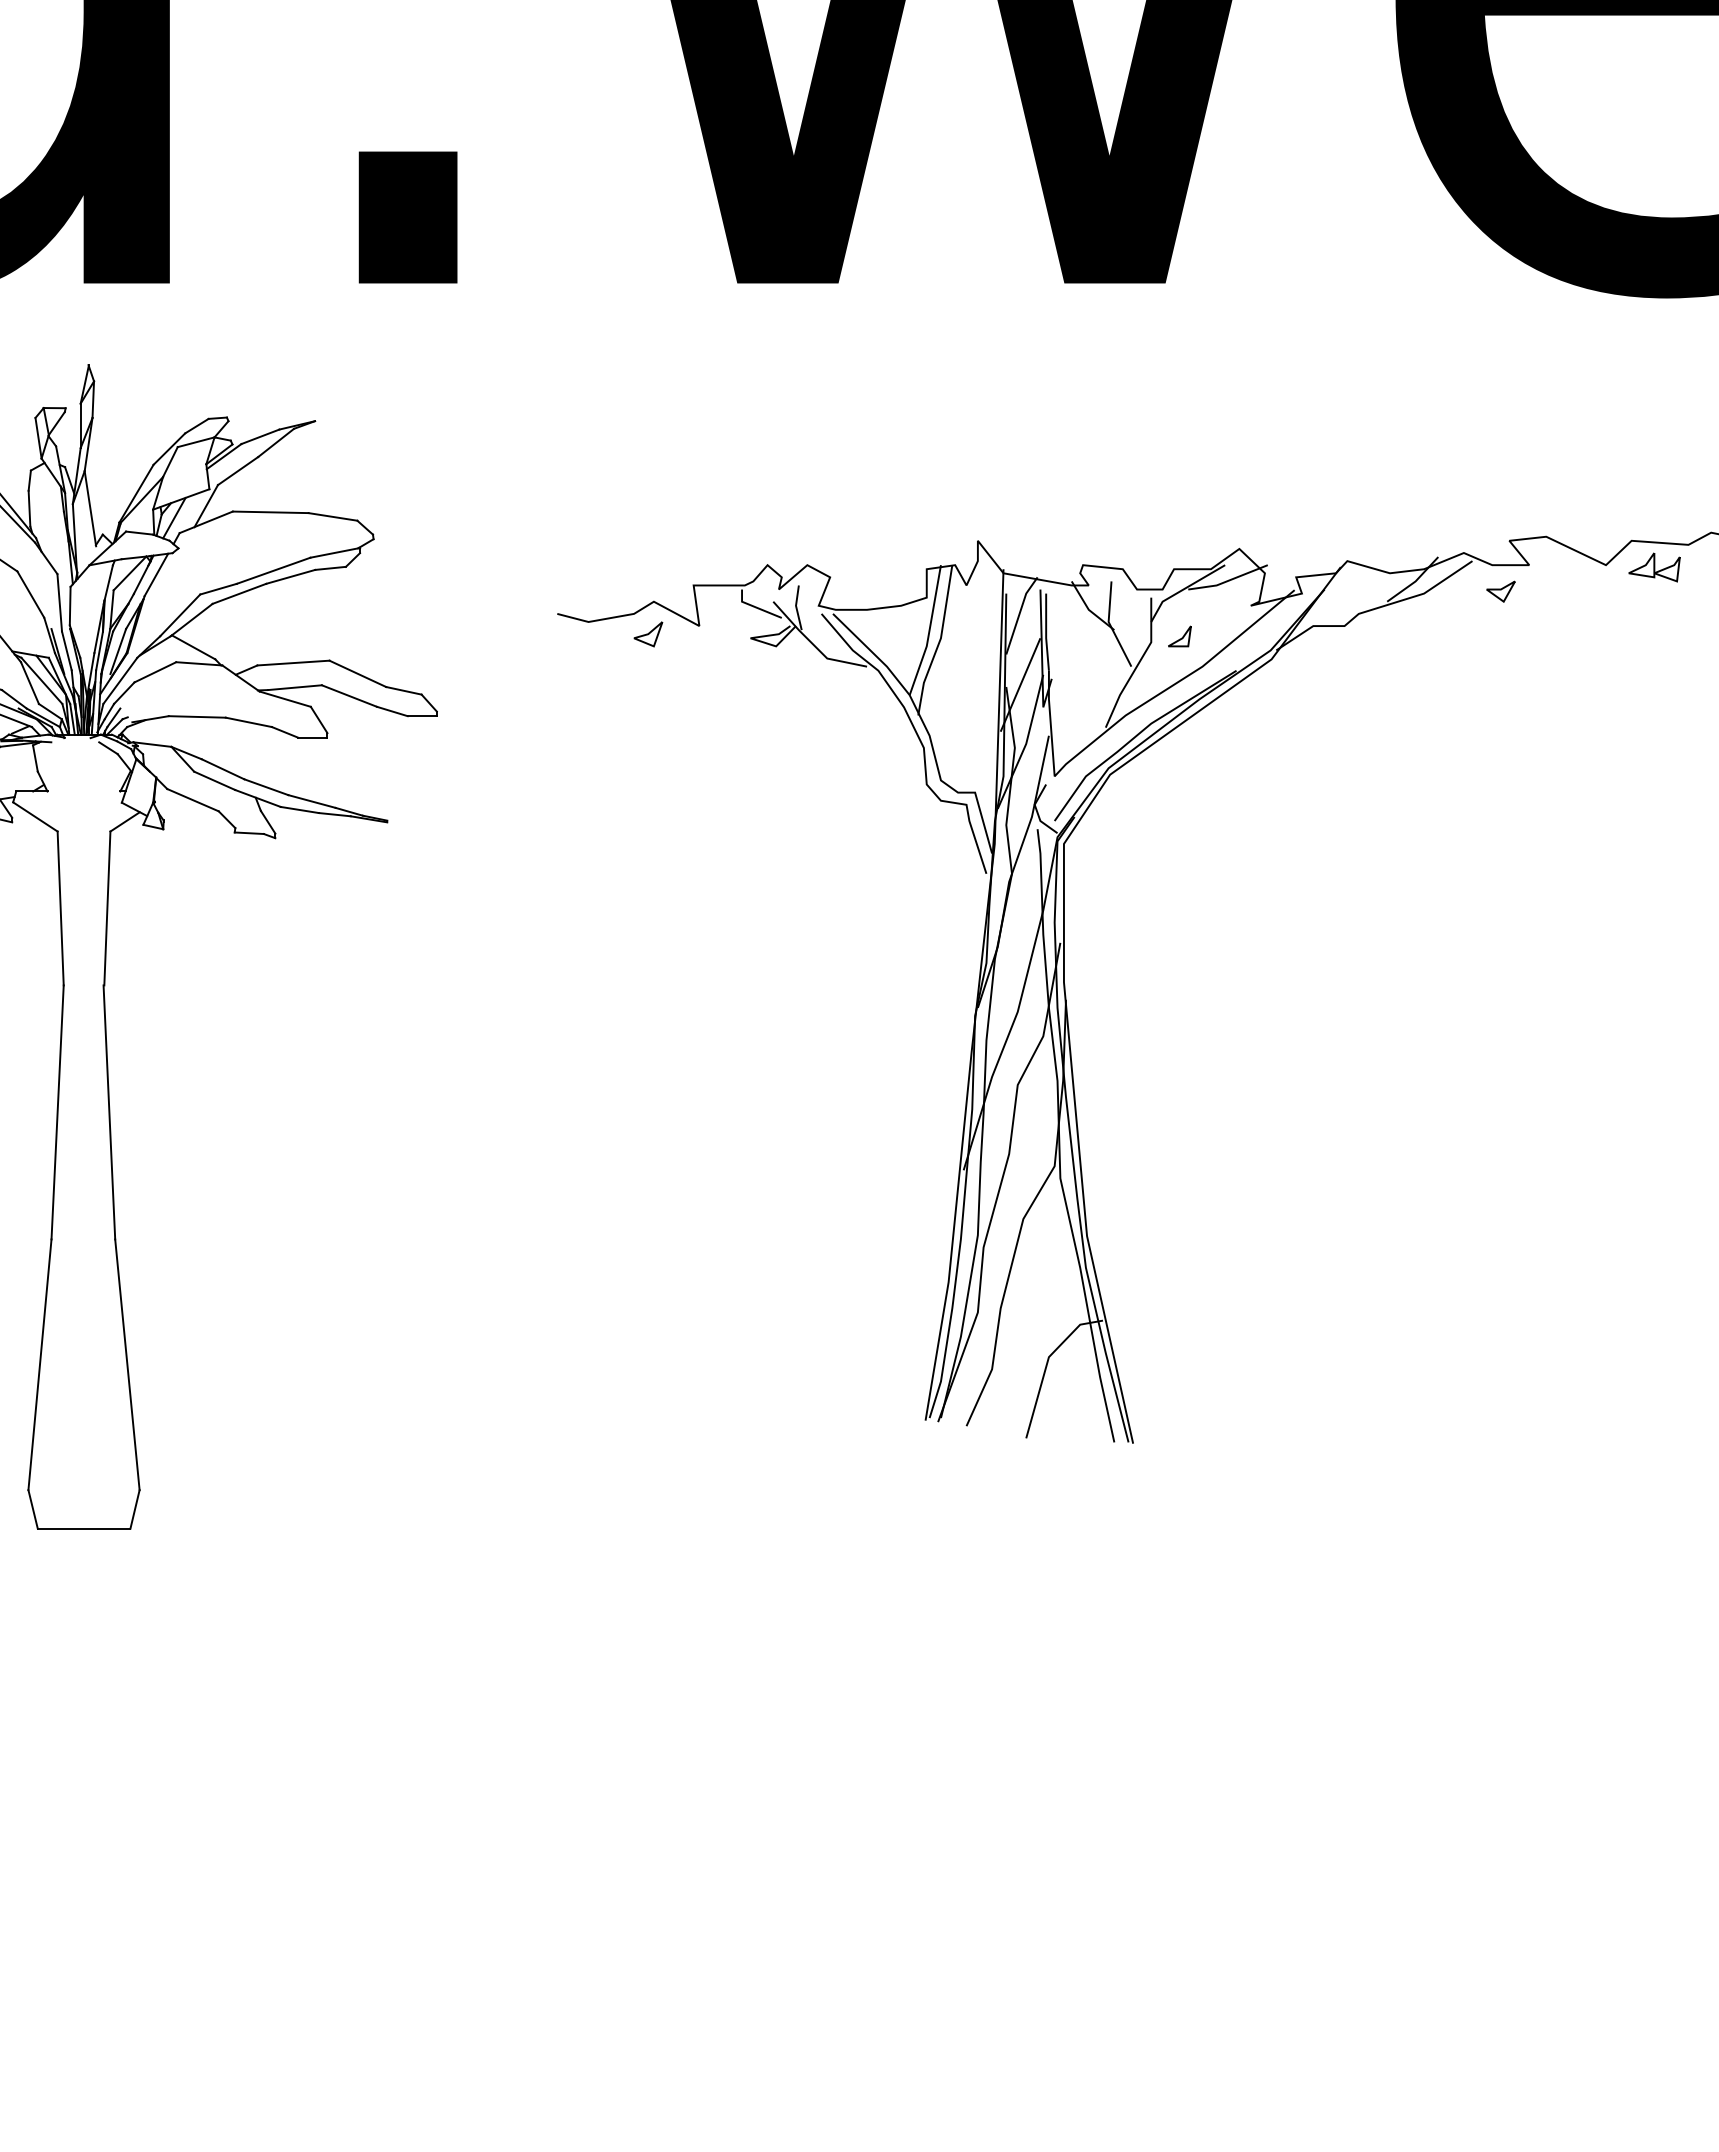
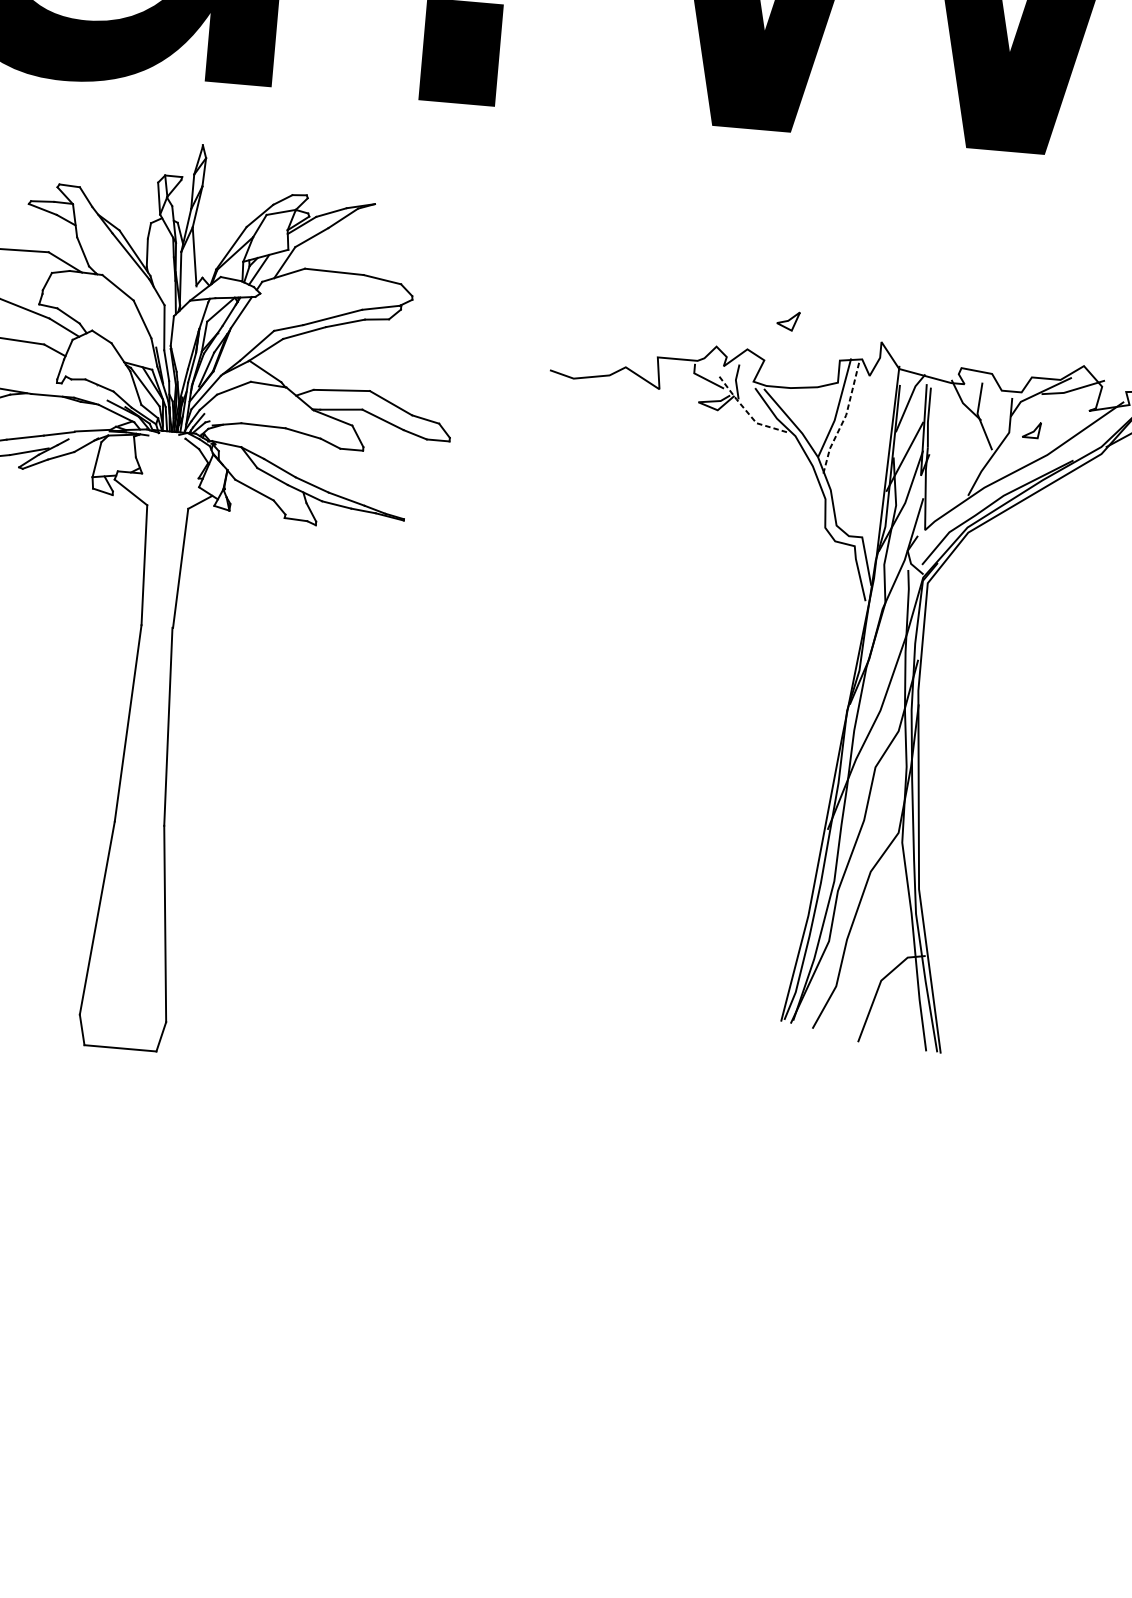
part: (648, 634) -> (788, 321), moved
line: (939, 641) -> (844, 417), solid -> dashed
line: (813, 644) -> (746, 411), solid -> dashed

